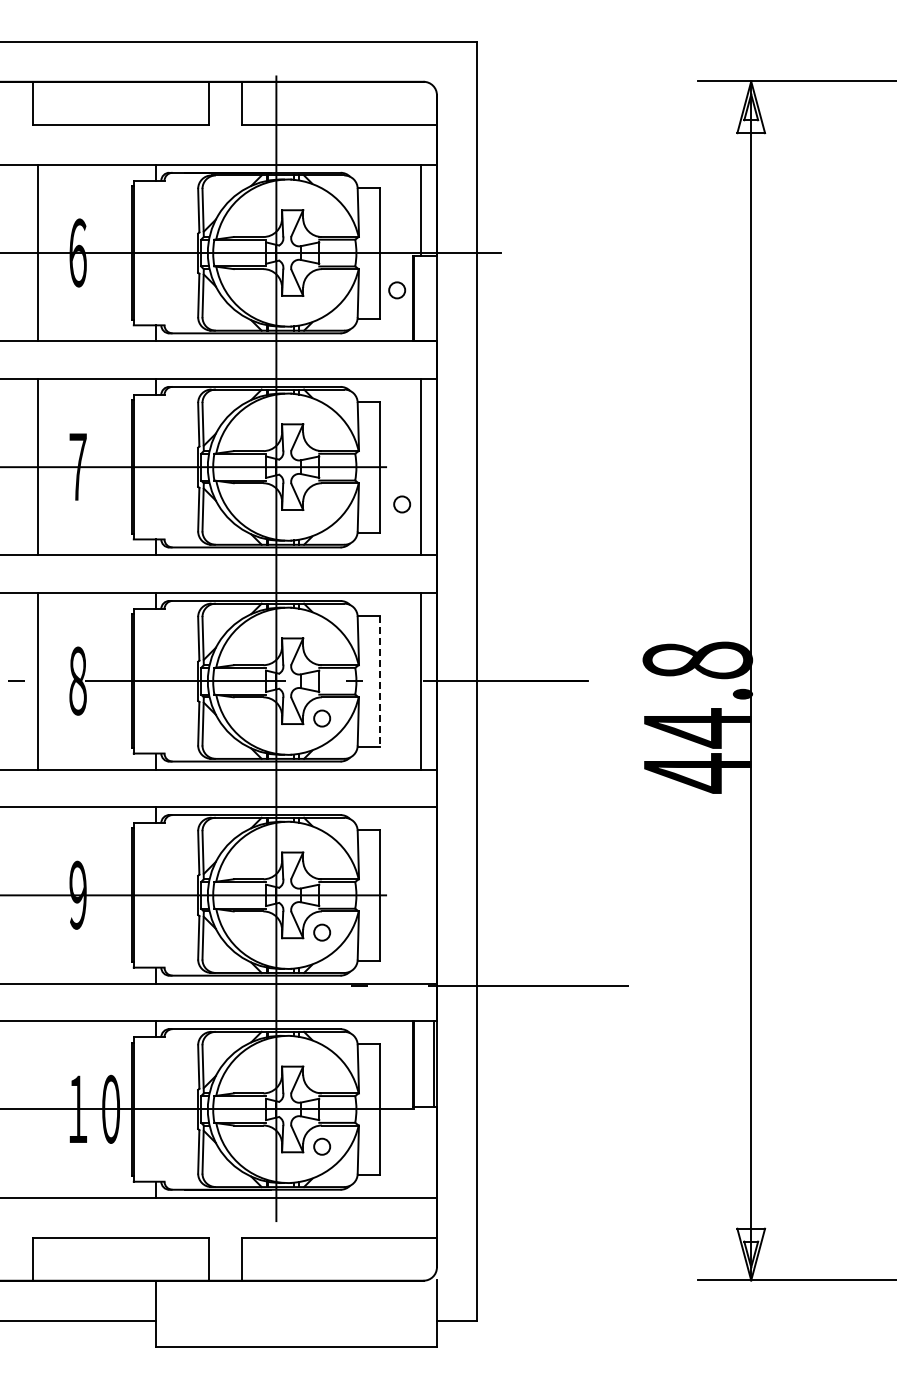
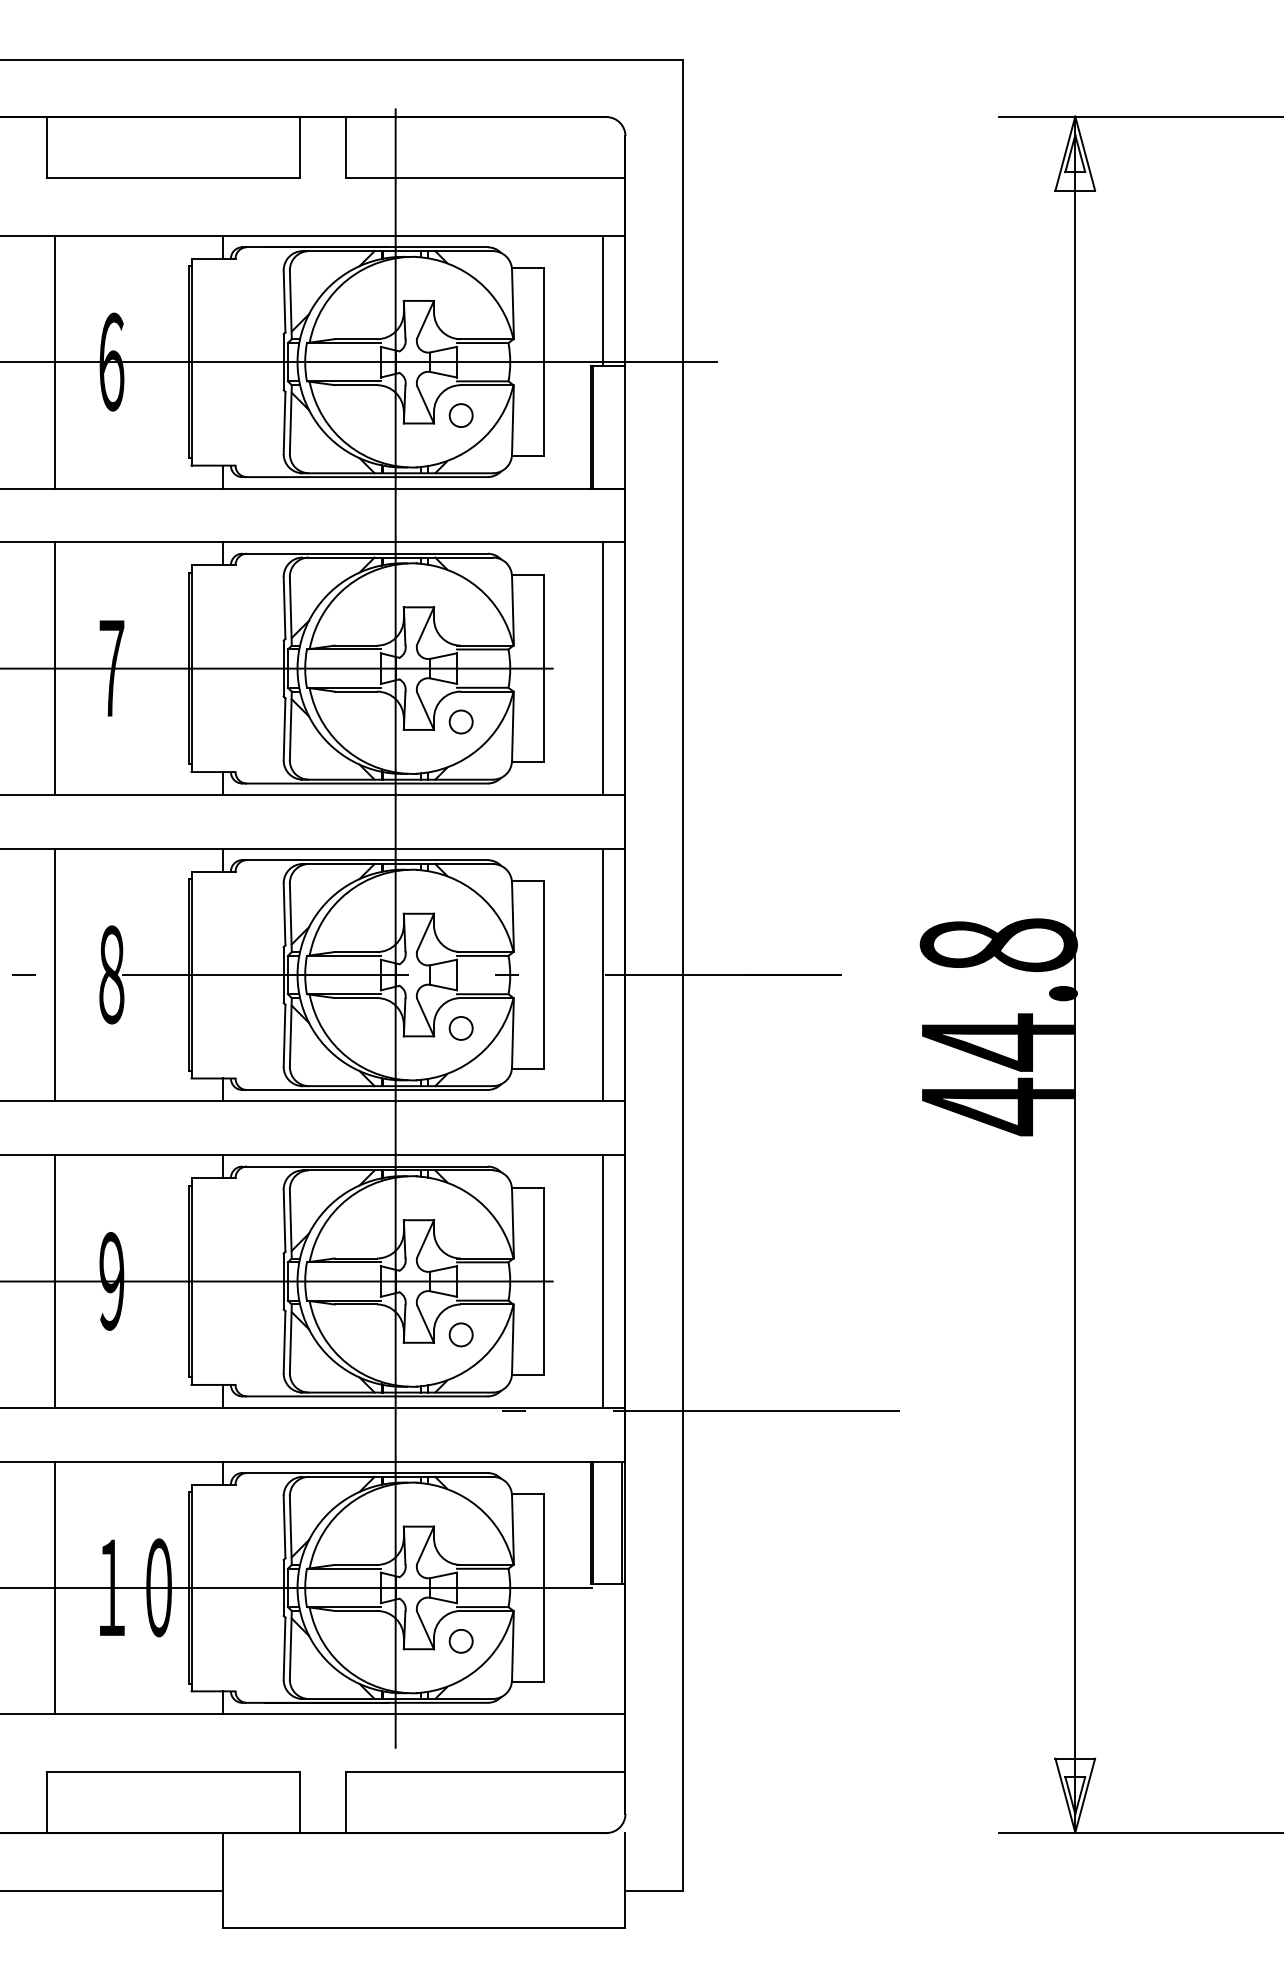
circle: (397, 290) -> (461, 415), moved
circle: (402, 504) -> (461, 722), moved
line: (379, 681) -> (543, 975), dashed -> solid
line: (38, 895) -> (55, 1281), added
line: (420, 895) -> (601, 1281), added
line: (38, 1109) -> (55, 1587), added

